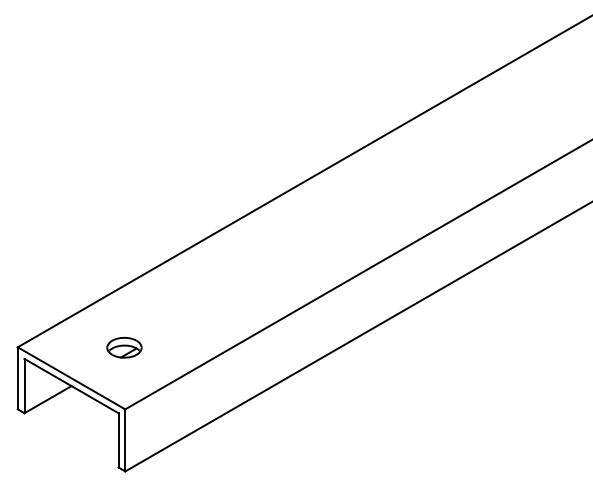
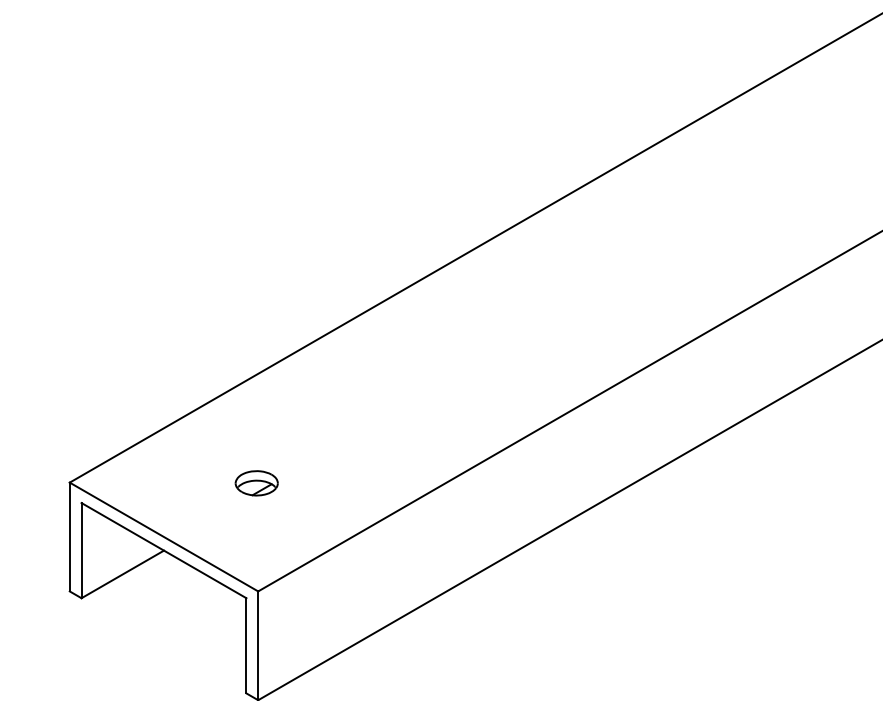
part: (124, 347) -> (256, 482), size x0.7

